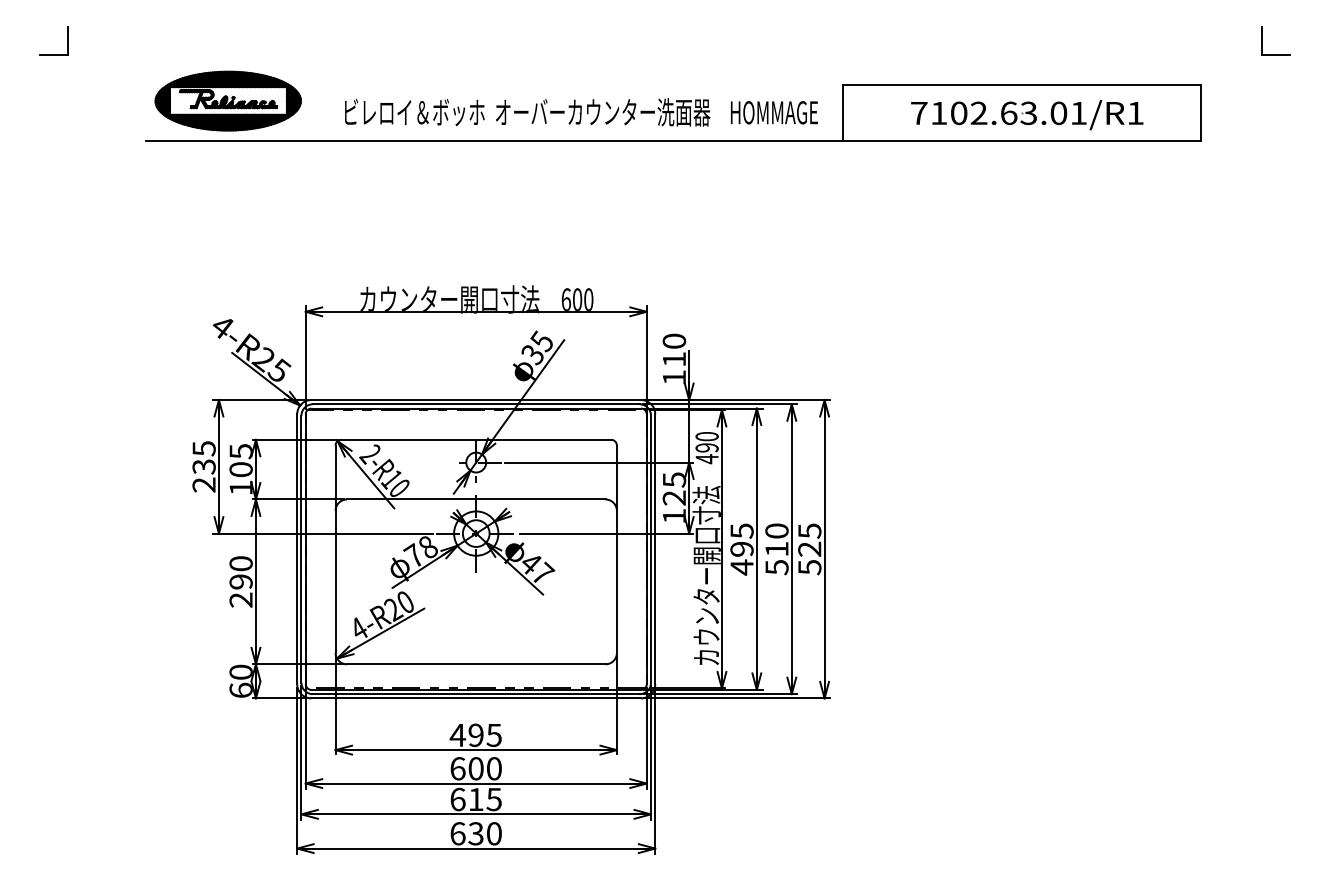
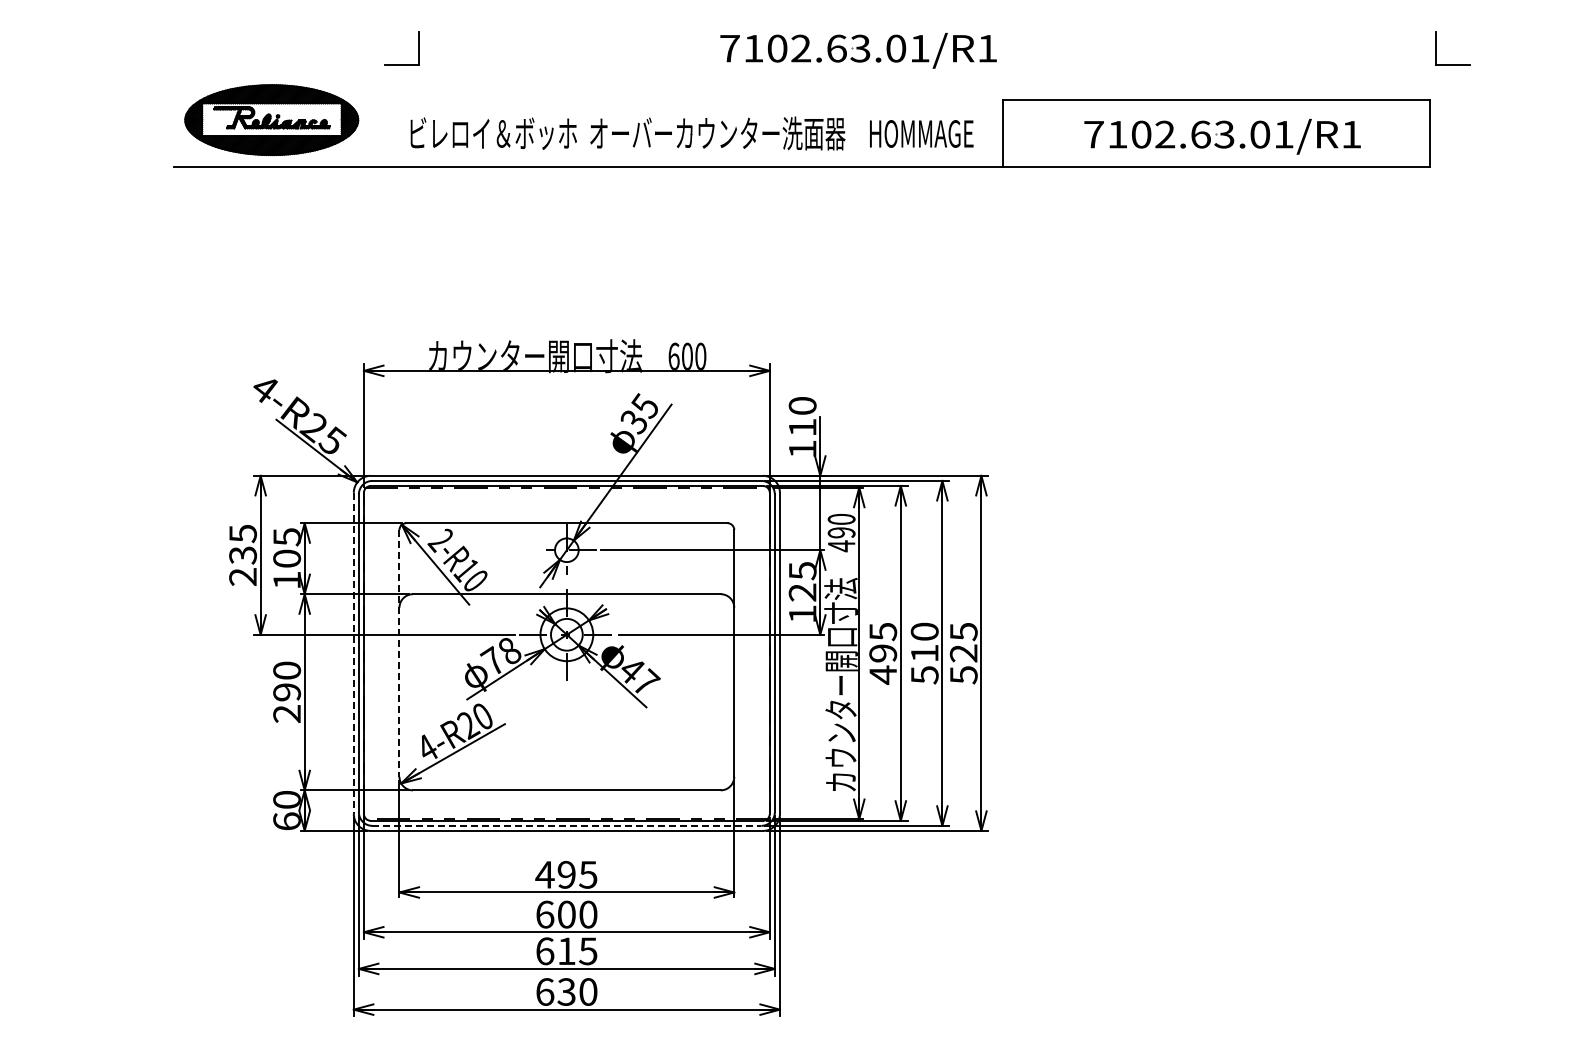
part: (1262, 40) -> (1436, 48), moved
part: (721, 42) -> (858, 50), added
part: (53, 54) -> (401, 64), moved
line: (296, 549) -> (353, 653), solid -> dashed
line: (335, 549) -> (399, 653), solid -> dashed
line: (476, 693) -> (567, 825), solid -> dashed

